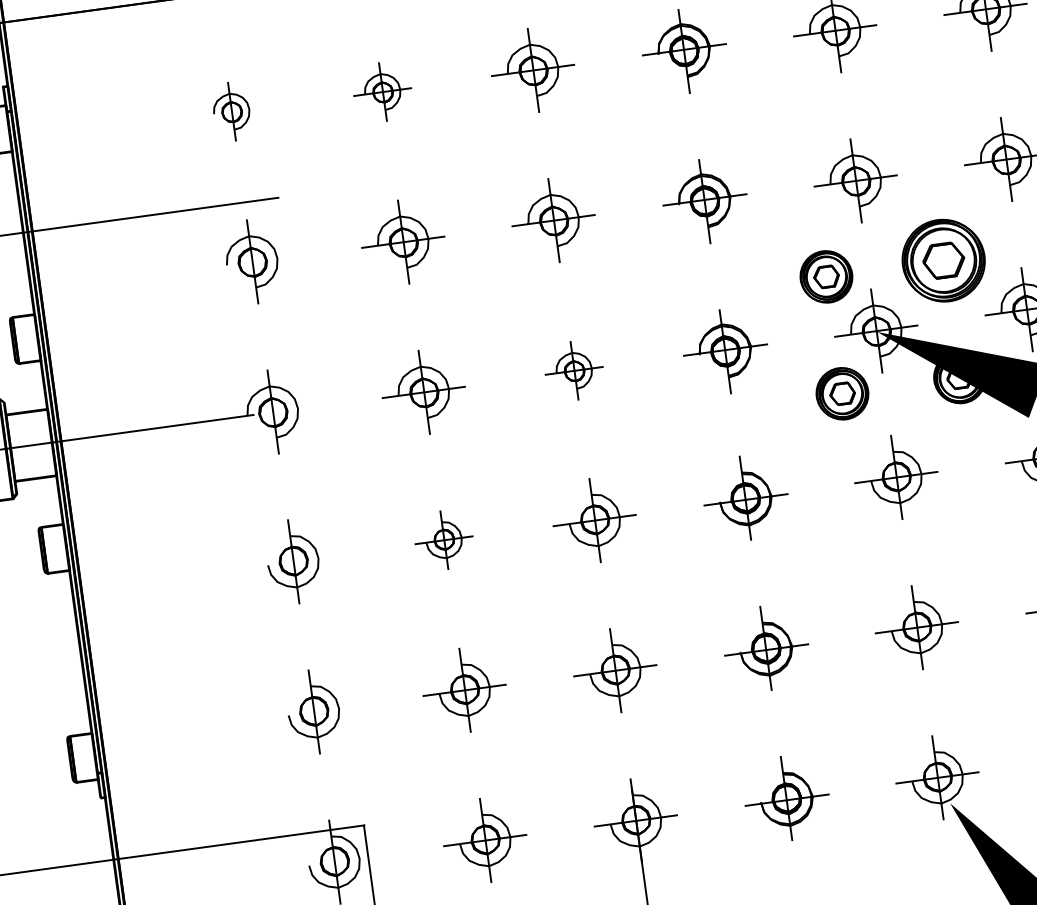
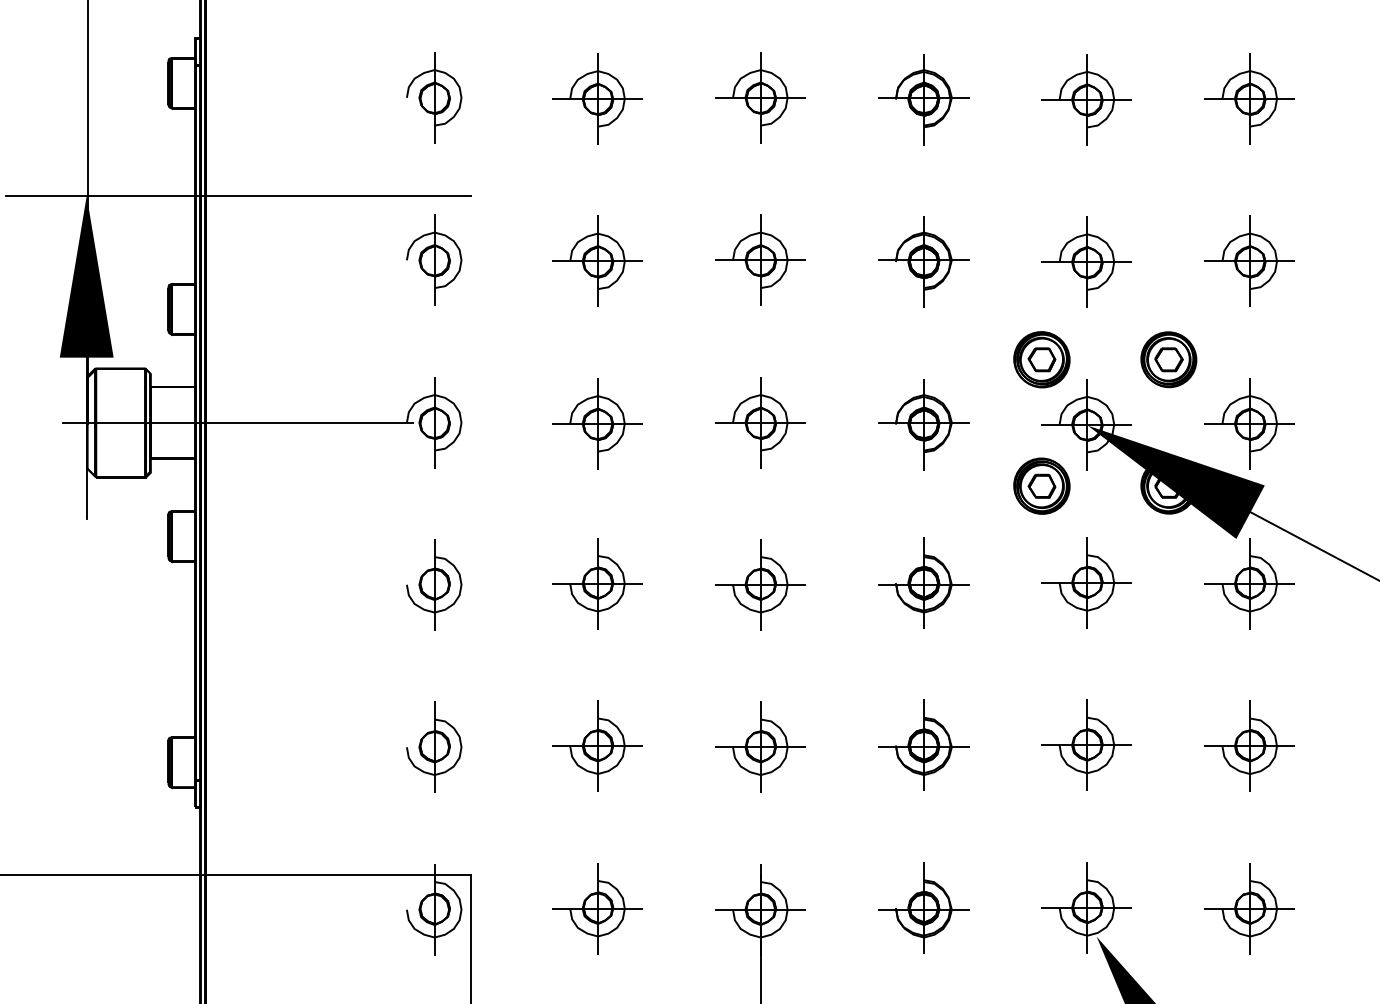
part: (382, 91) -> (597, 98), size x1.43
part: (231, 111) -> (434, 97), size x1.43
part: (943, 260) -> (1168, 359), size x0.62
part: (574, 370) -> (760, 422), size x1.43
part: (444, 539) -> (597, 583), size x1.43

